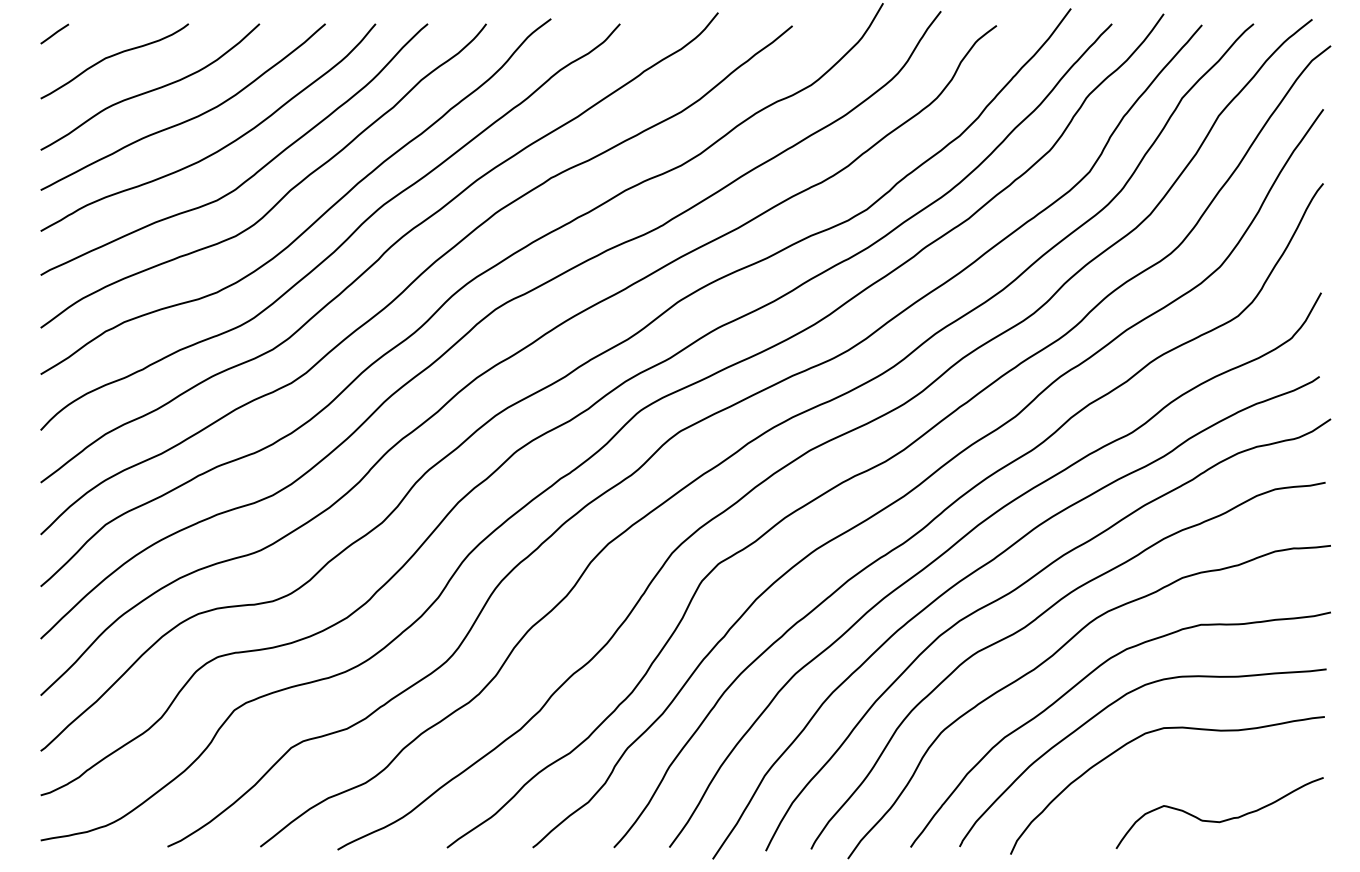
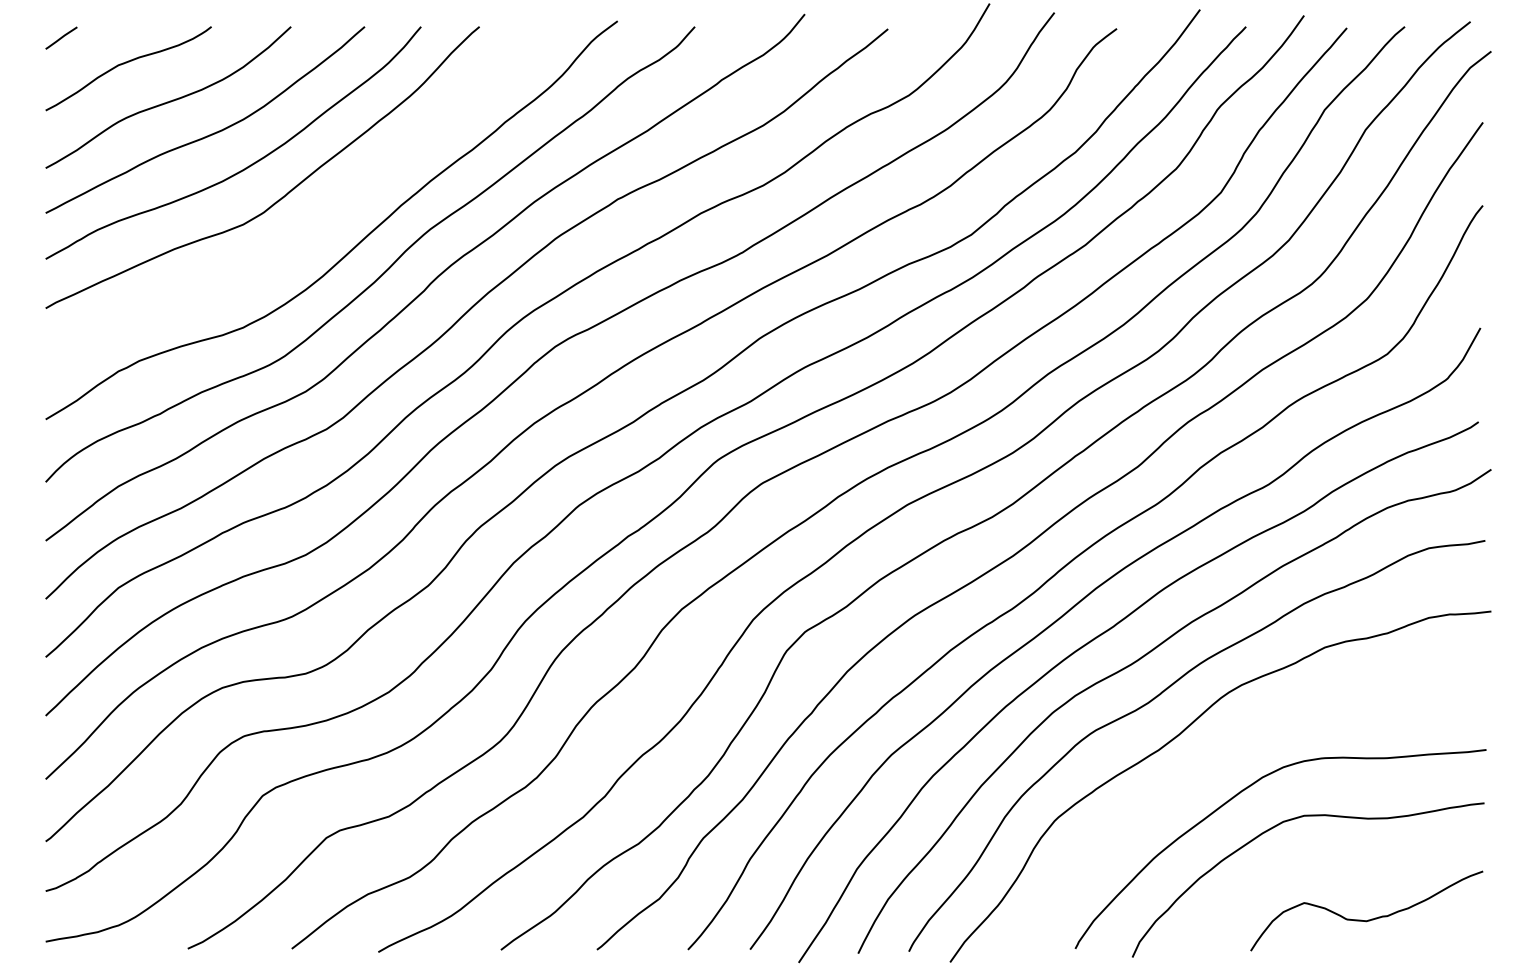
curve: (284, 195) -> (318, 218), removed
curve: (1081, 682) -> (1211, 764), removed

